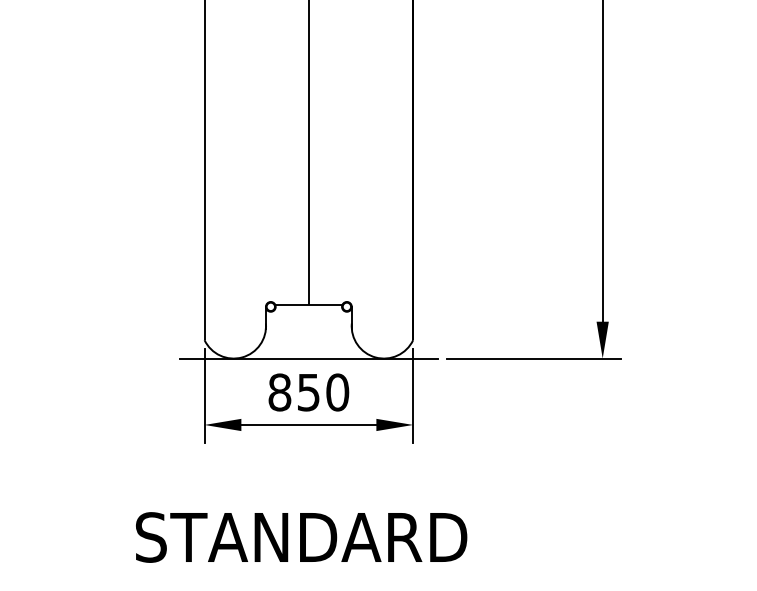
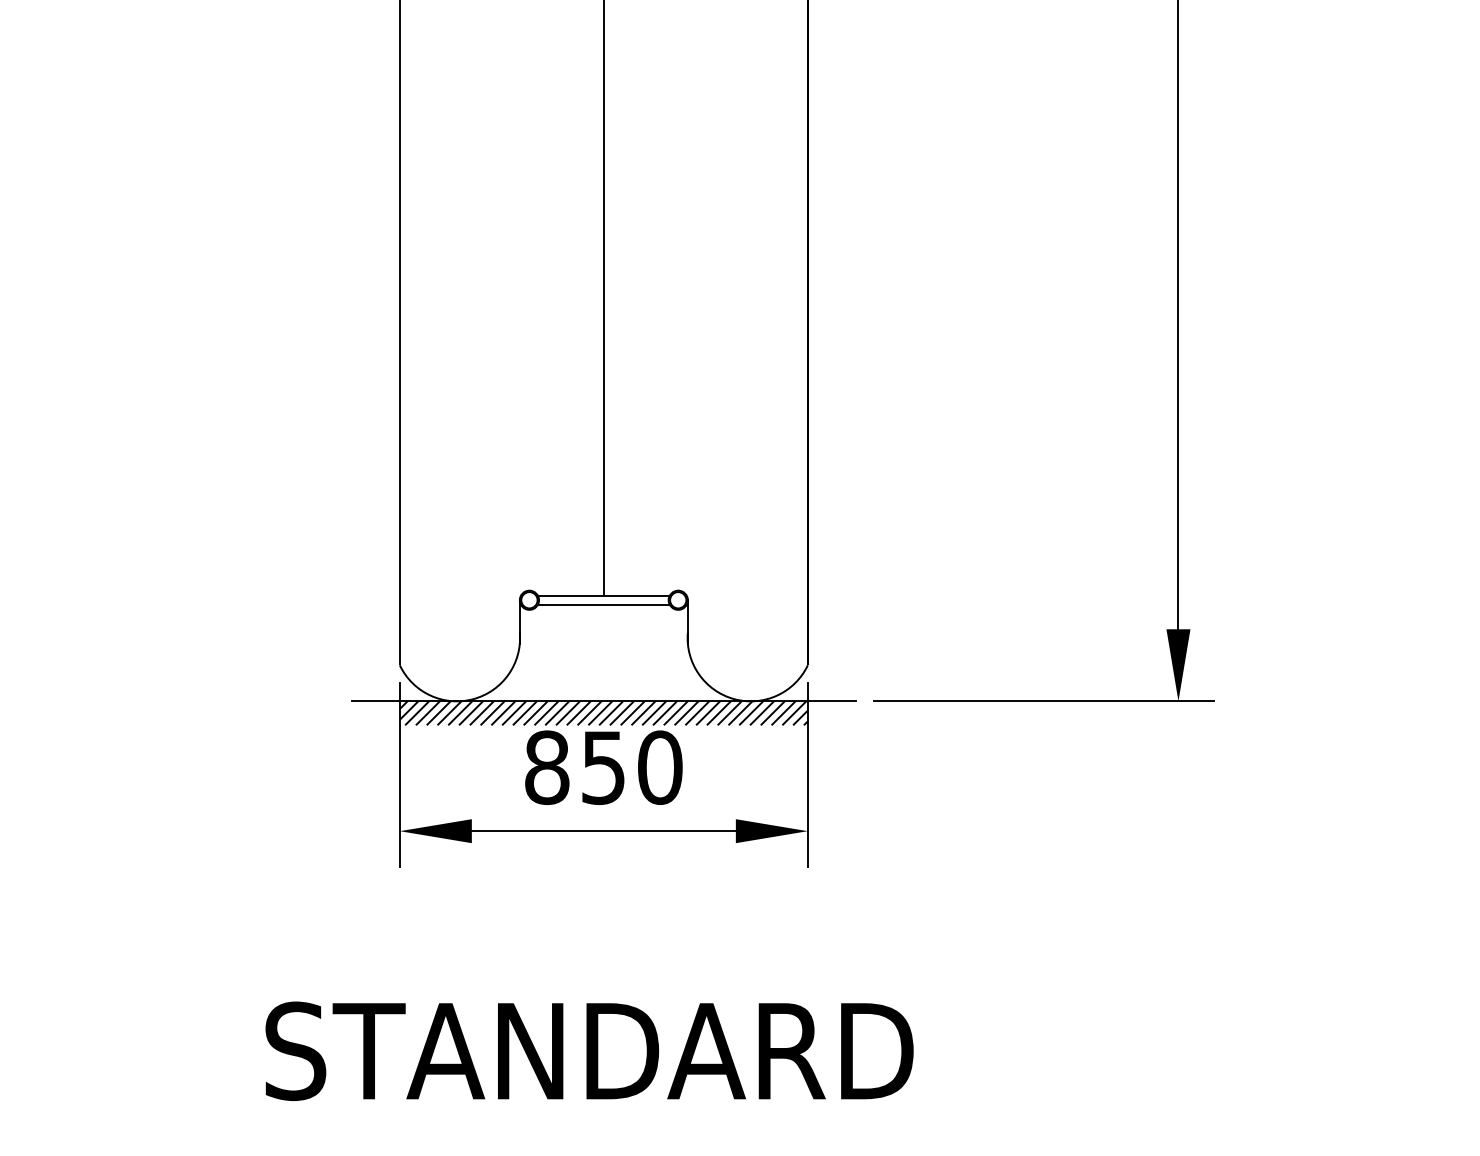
line: (308, 309) -> (603, 605), added
hatch: (308, 364) -> (603, 712), added

